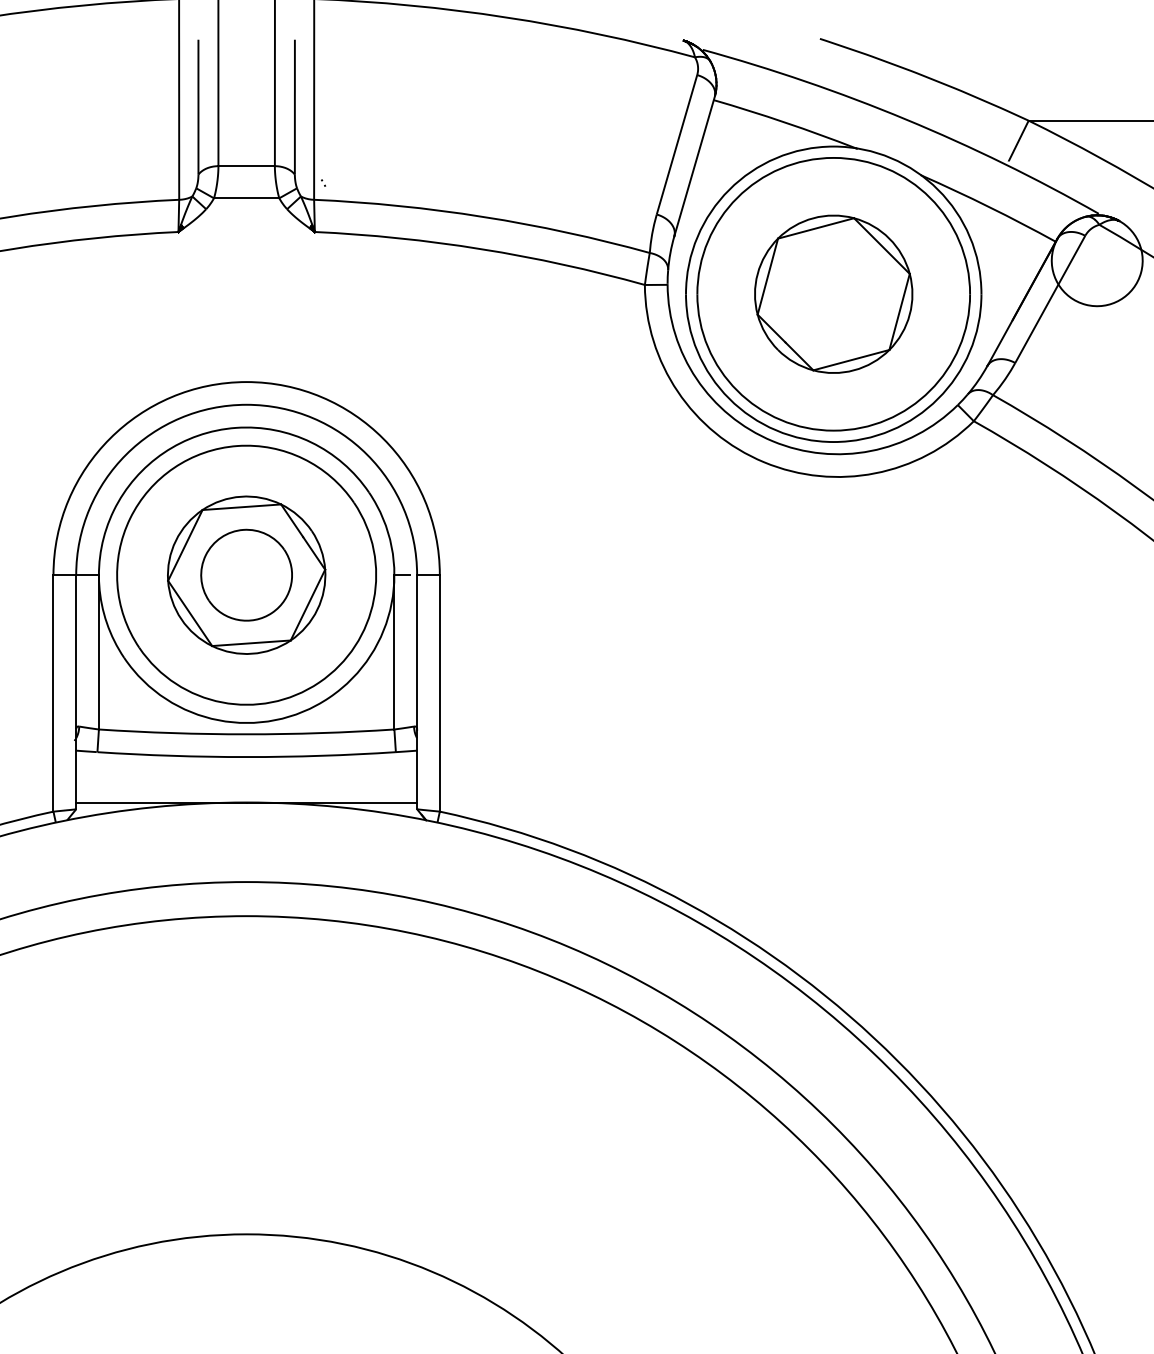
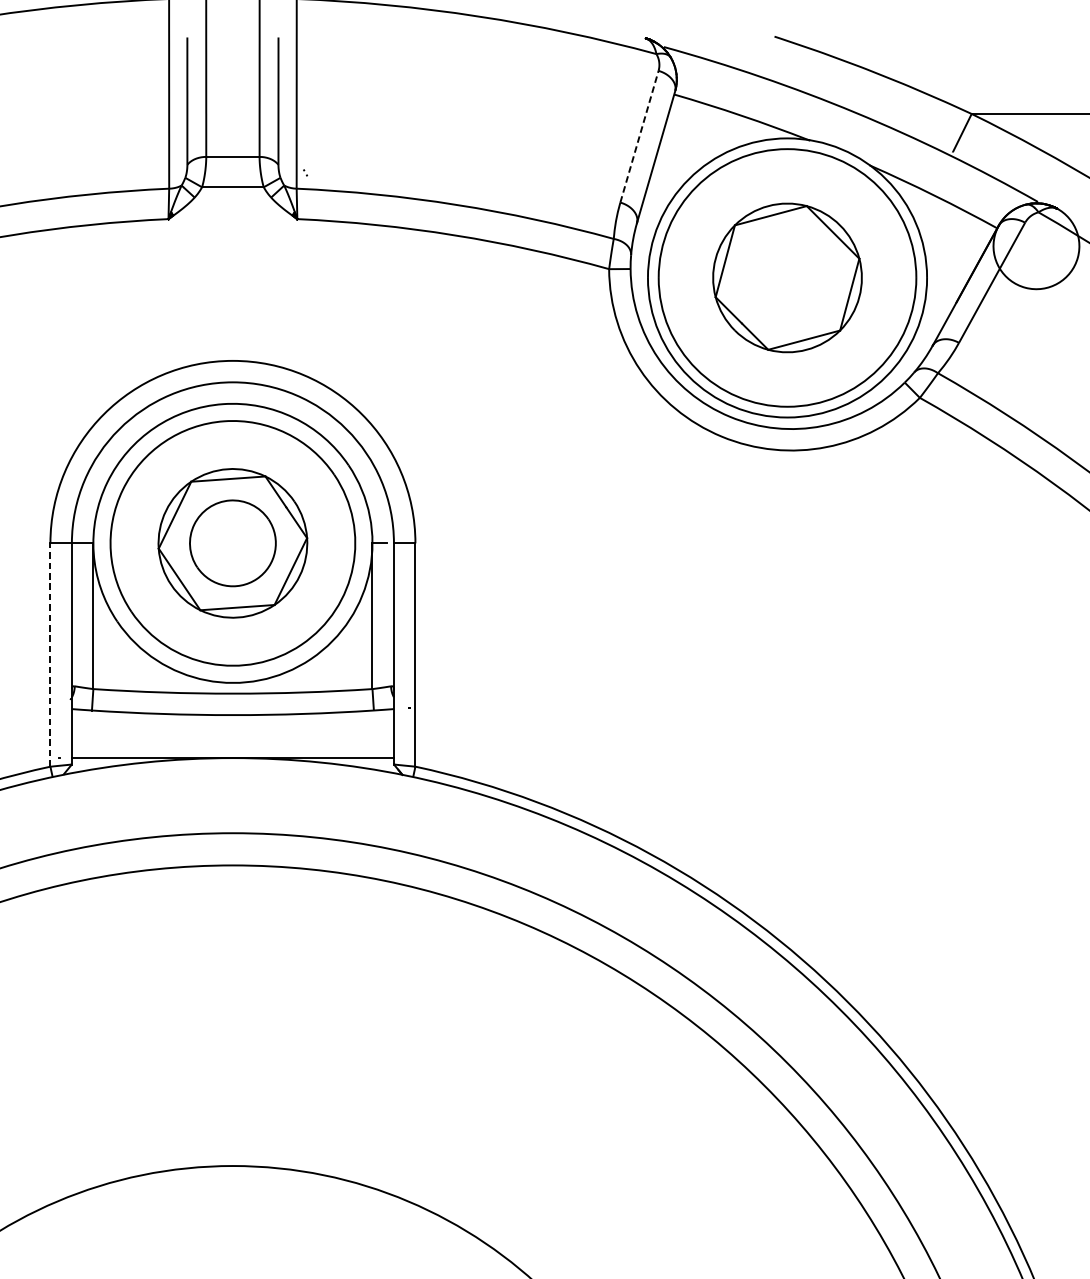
line: (677, 144) -> (639, 136), solid -> dashed
line: (53, 692) -> (50, 654), solid -> dashed

